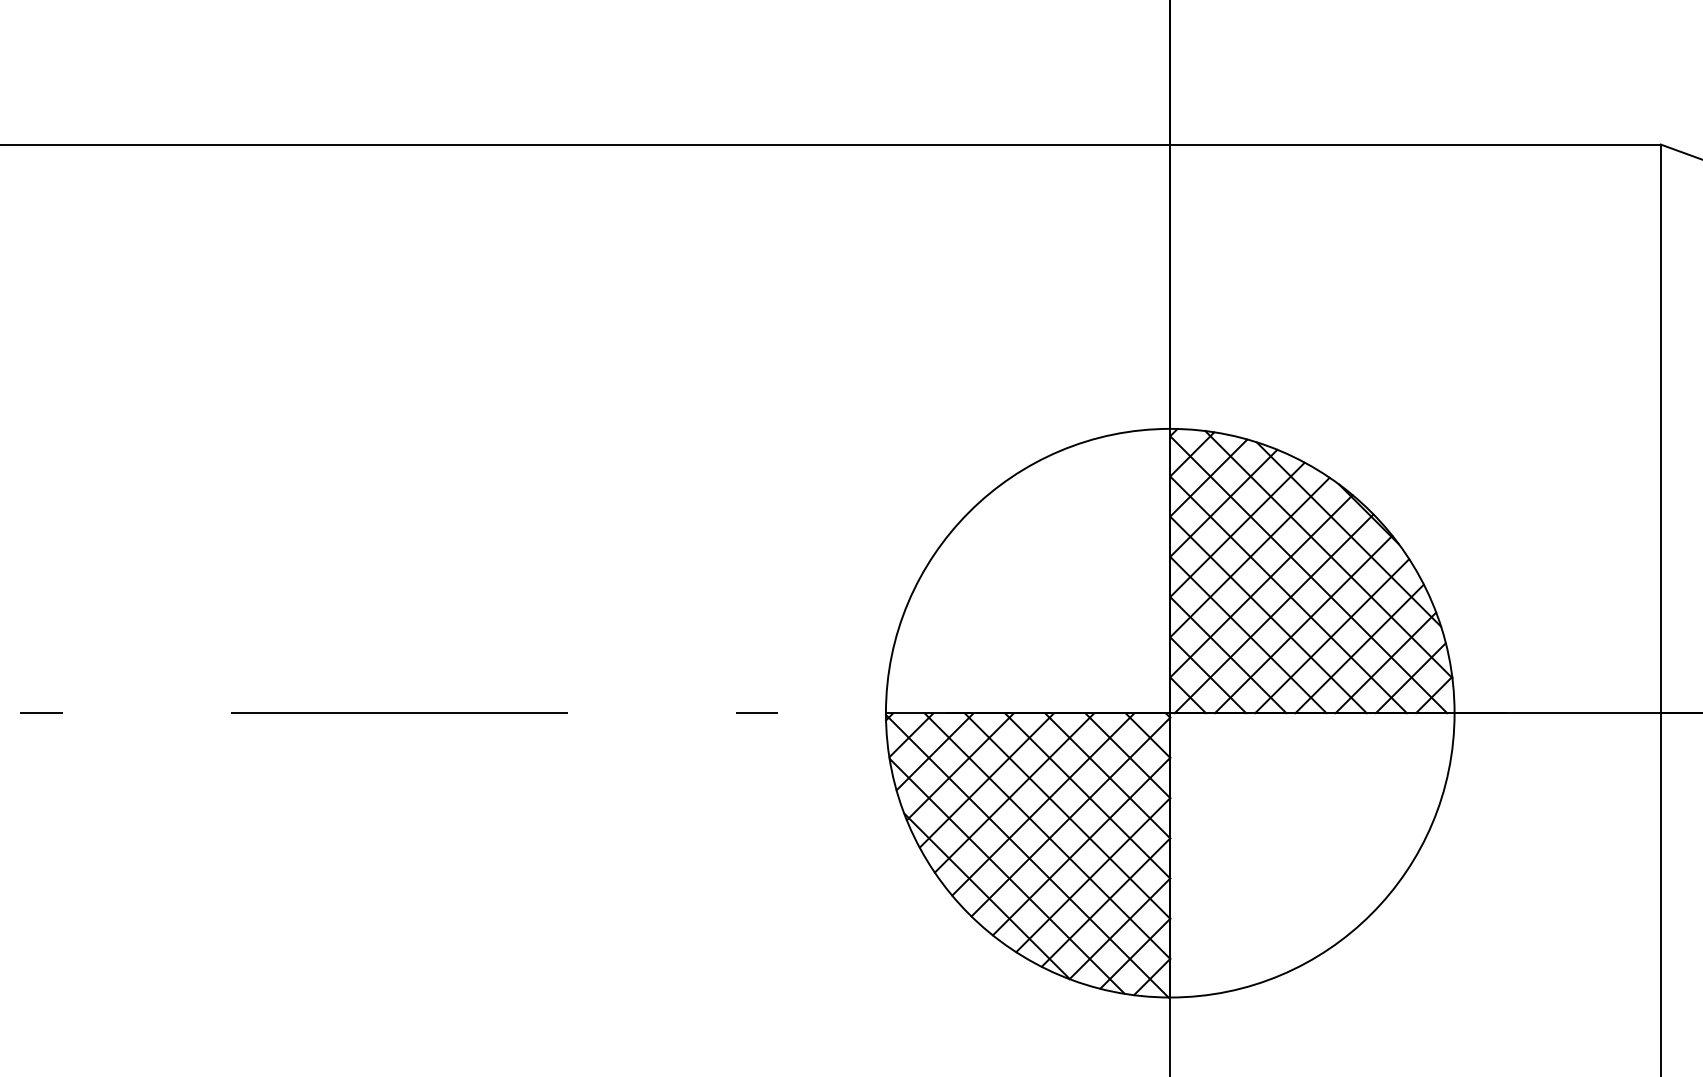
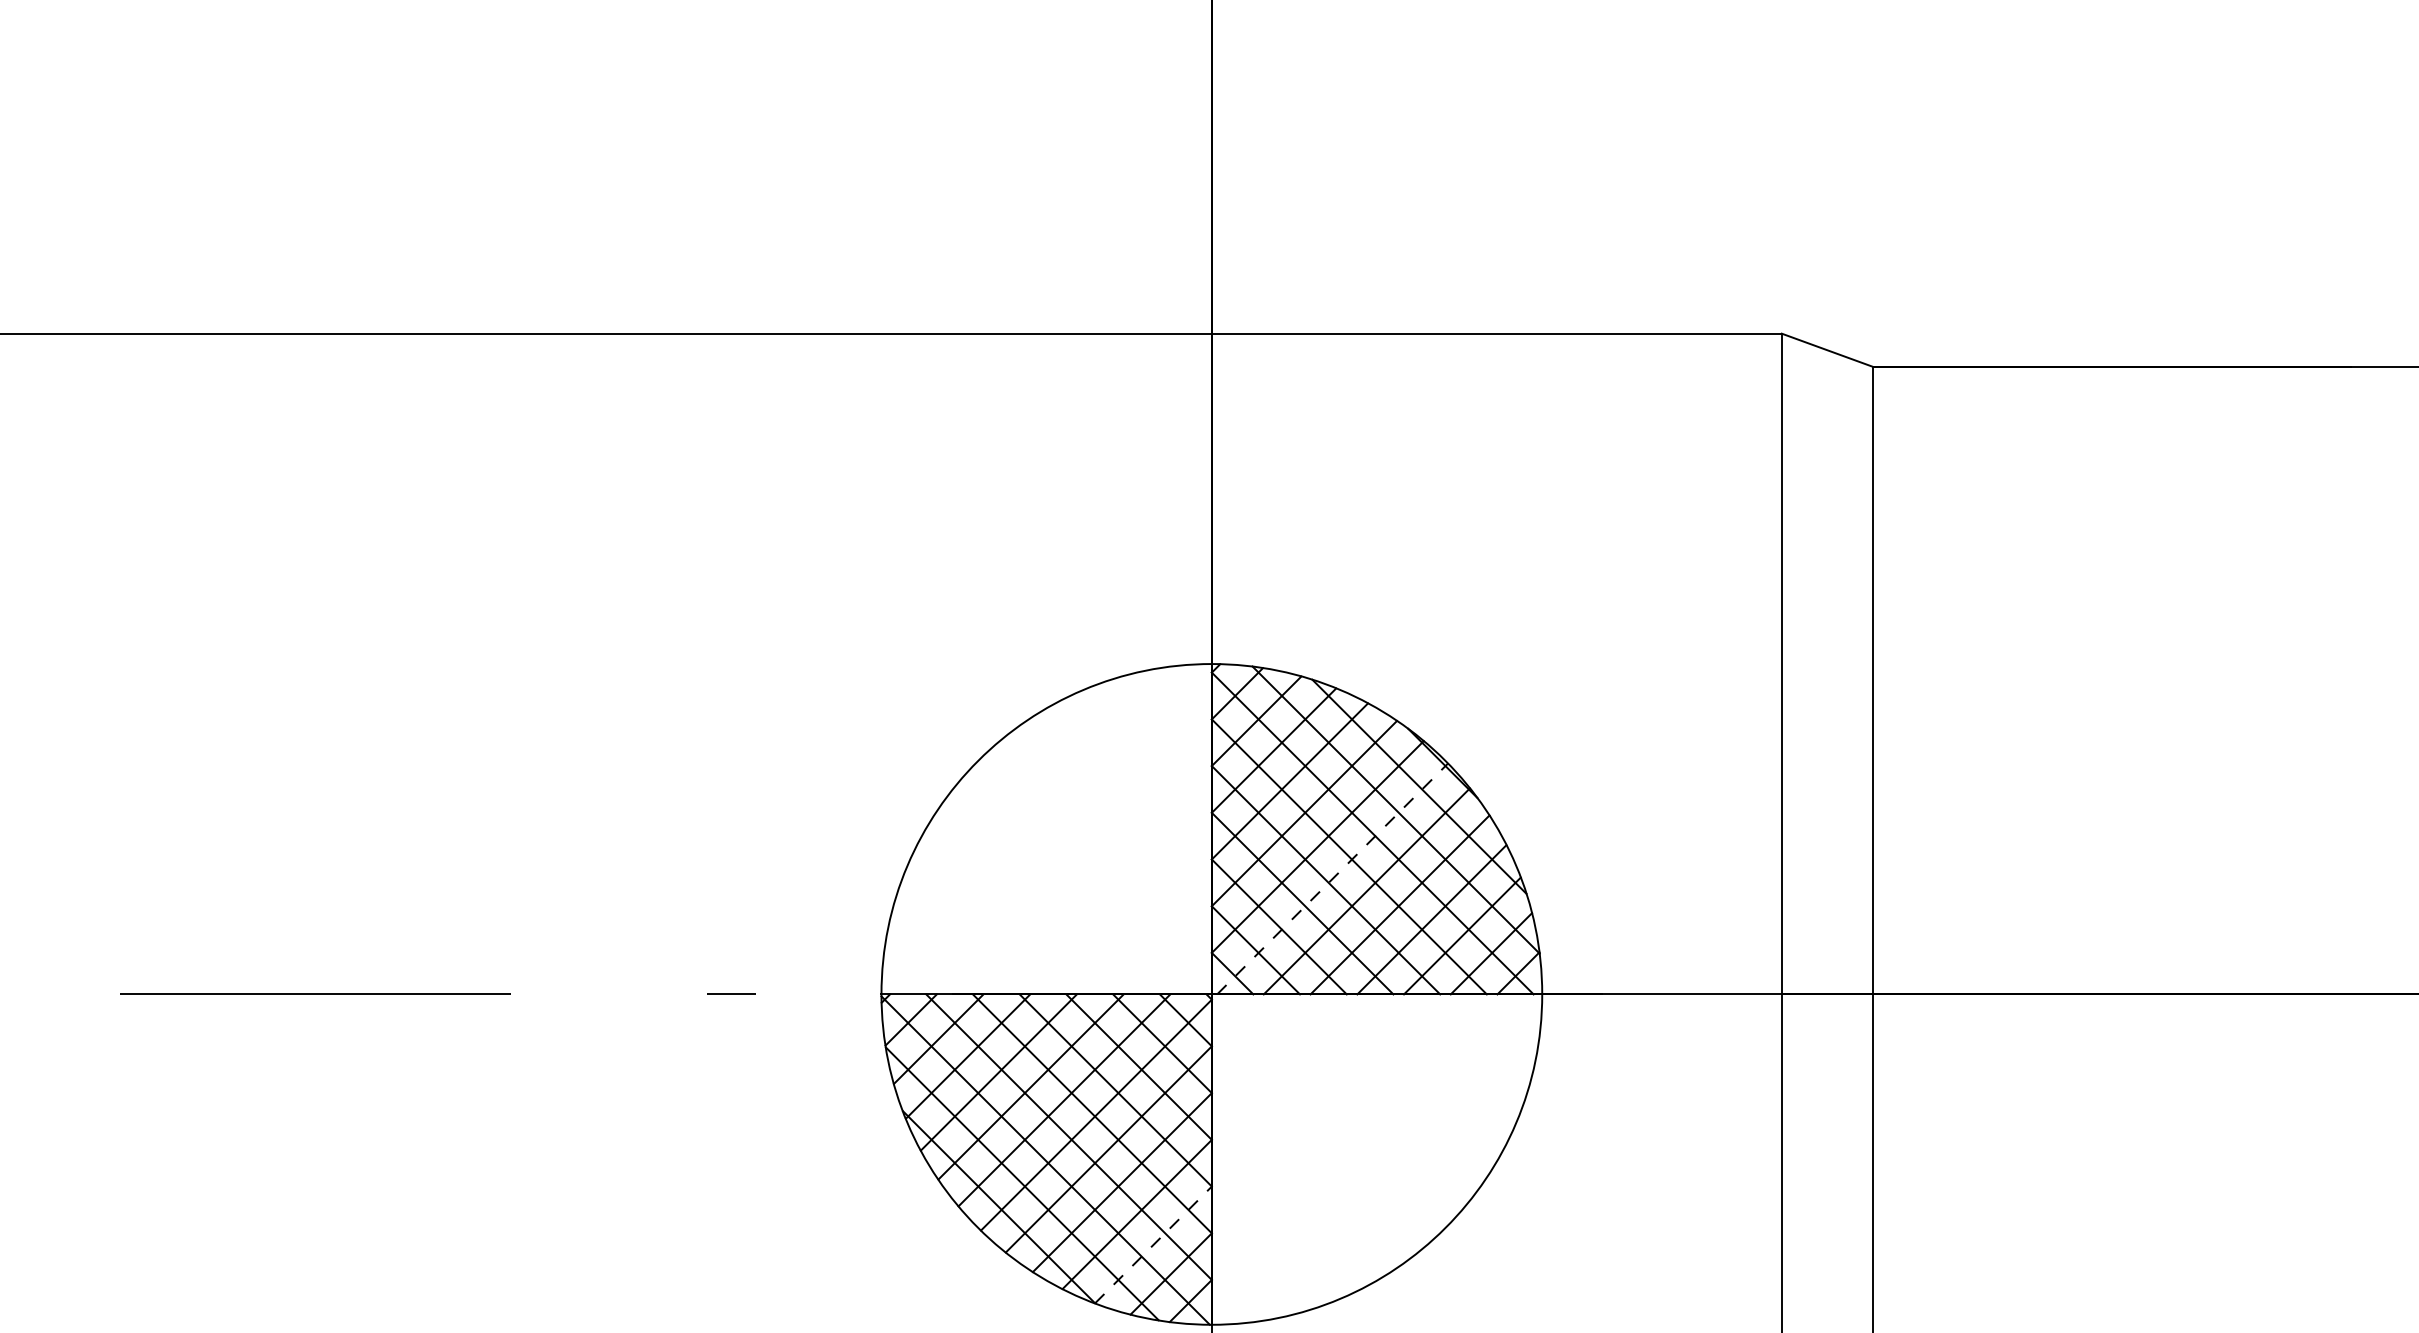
line: (1274, 613) -> (1332, 878), solid -> dashed
line: (1120, 928) -> (1153, 1244), solid -> dashed

